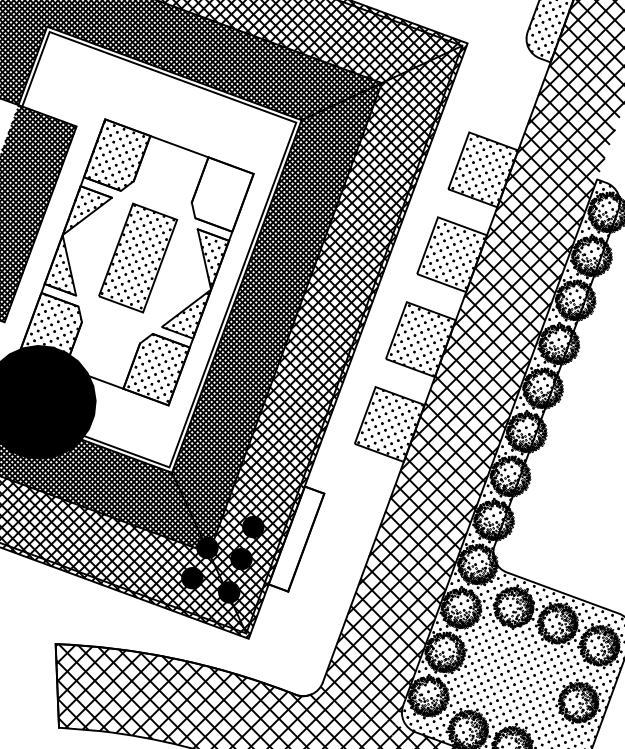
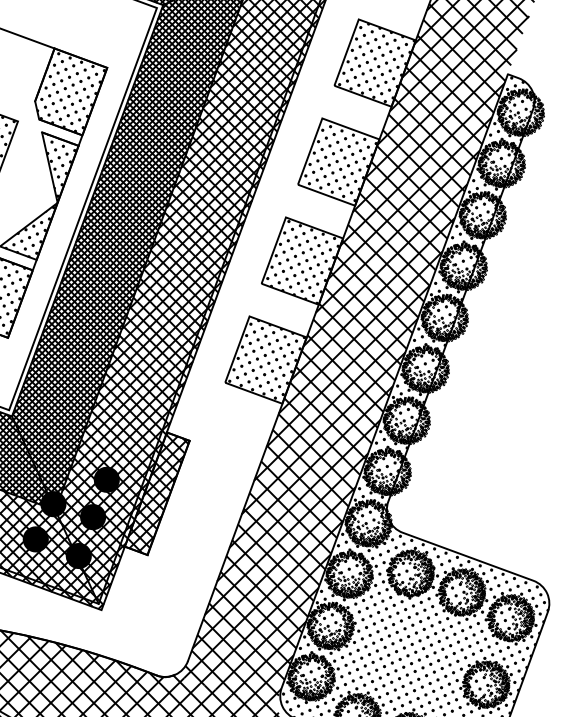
hatch: (222, 194) -> (70, 91), added
hatch: (297, 537) -> (158, 491), added

